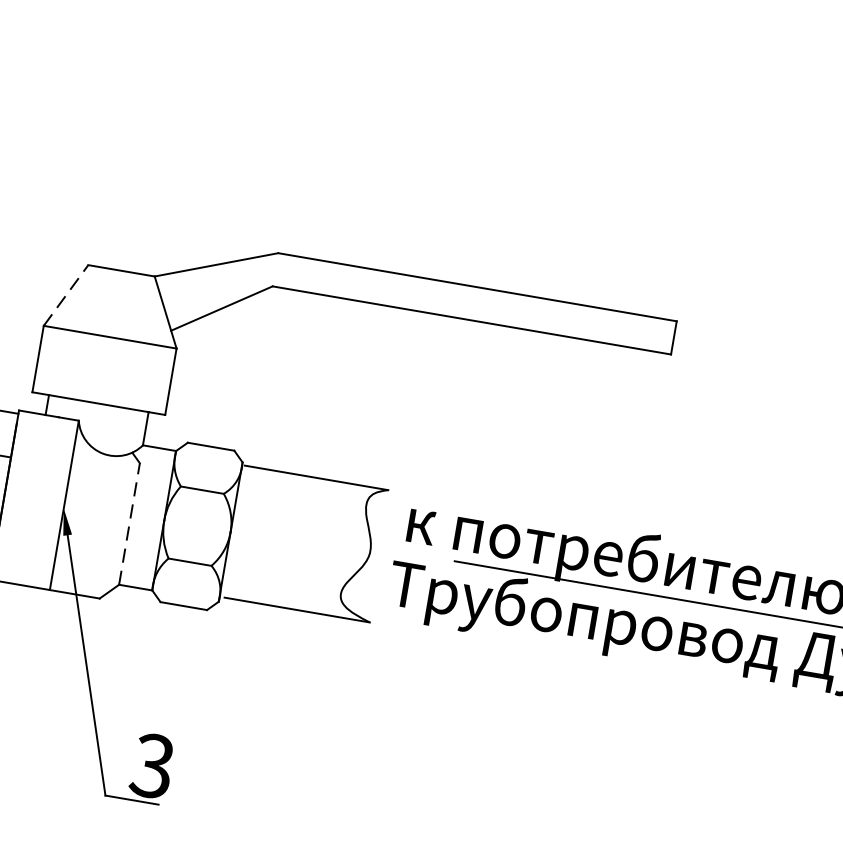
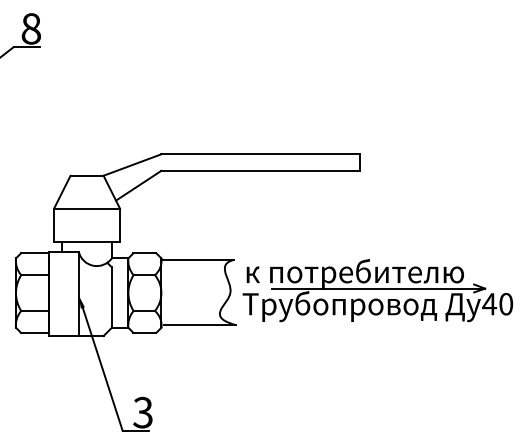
line: (66, 293) -> (62, 191), dashed -> solid
line: (128, 523) -> (111, 297), dashed -> solid

